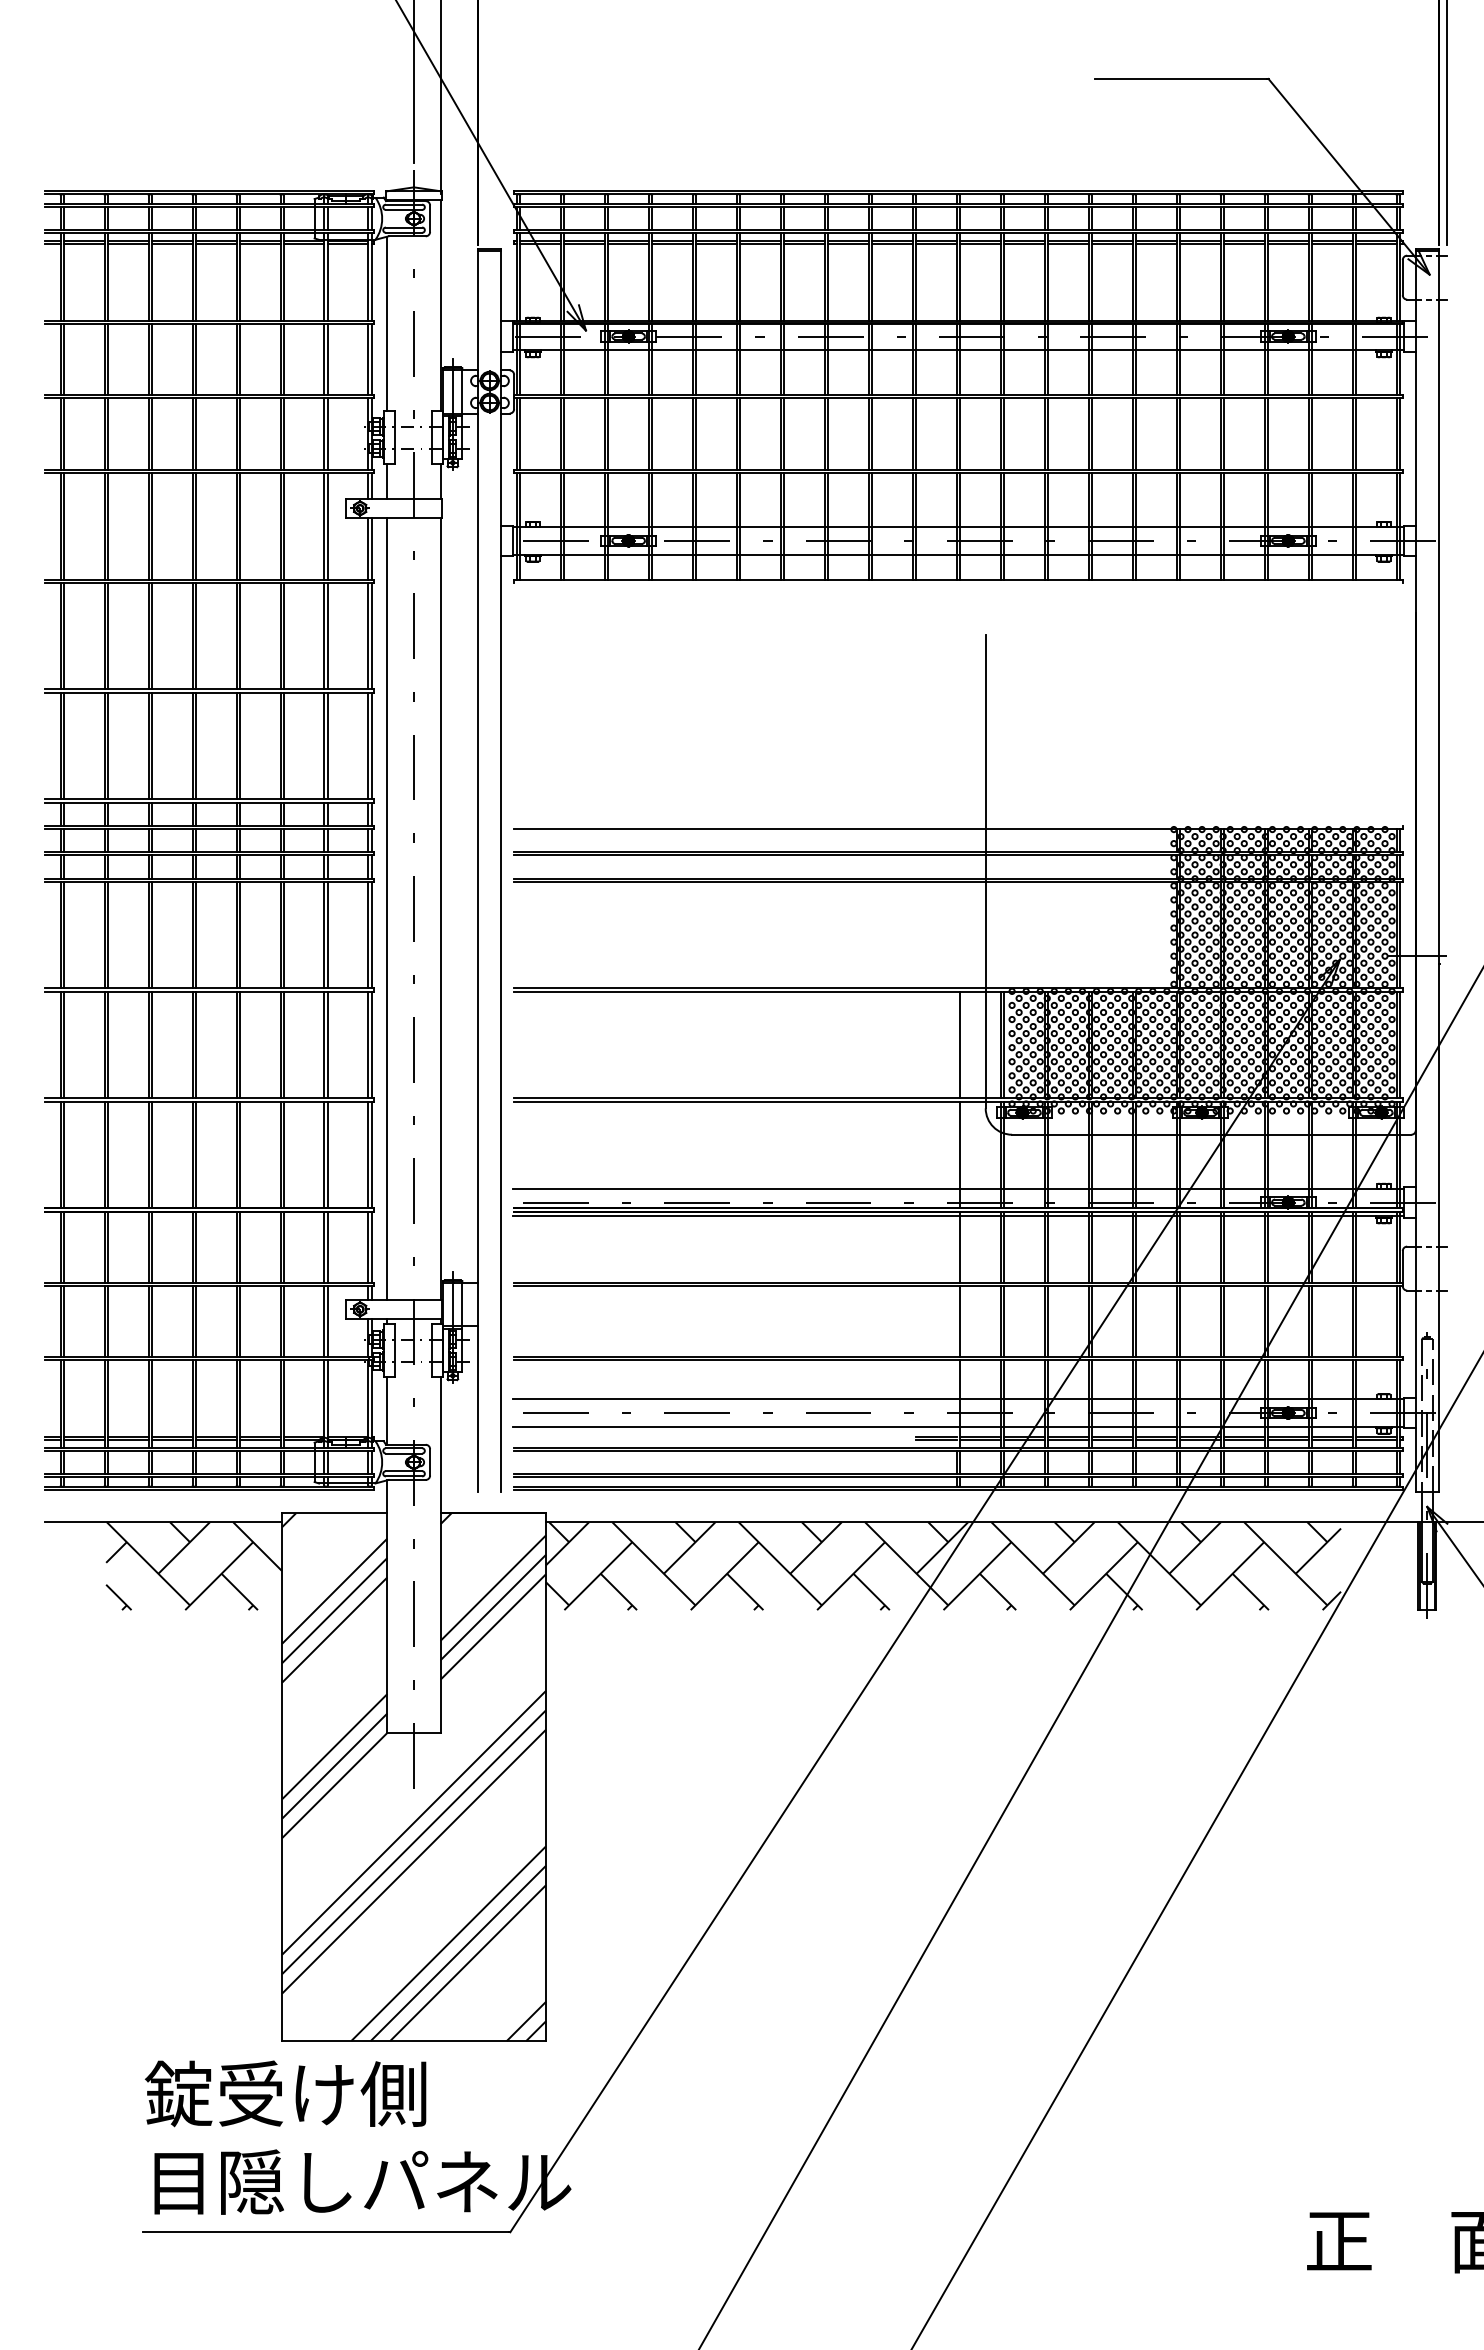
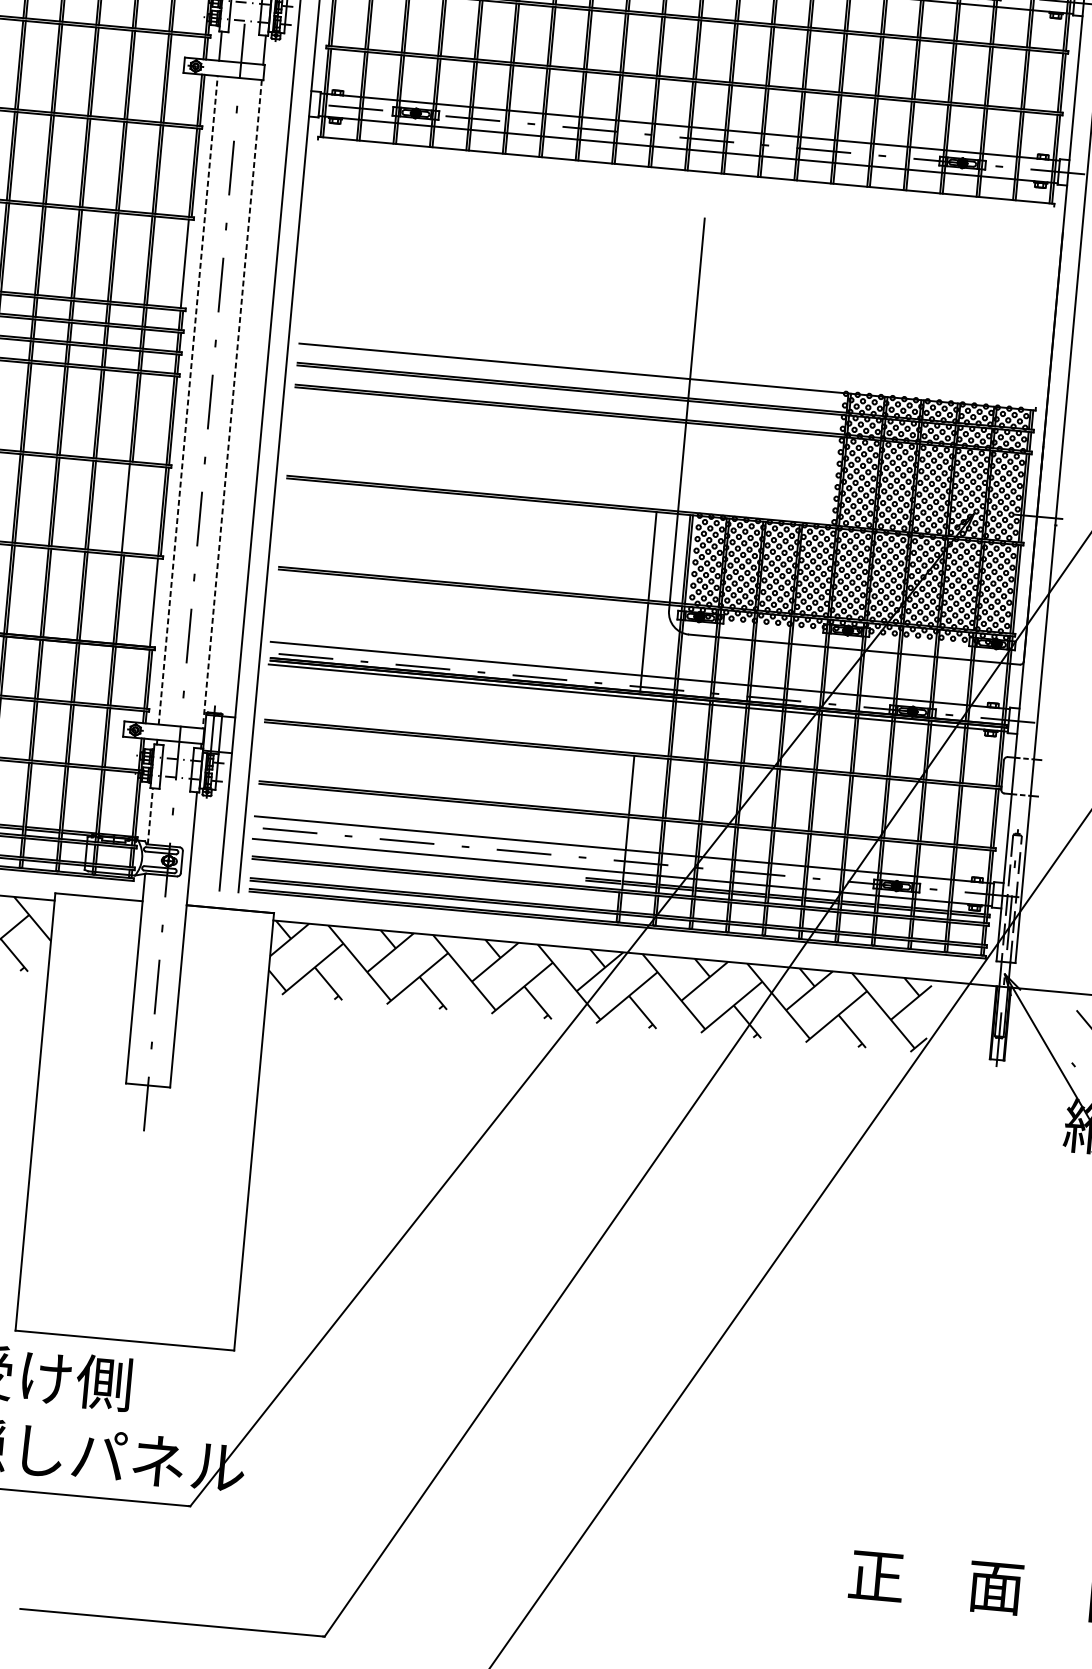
line: (371, 745) -> (187, 263), removed
line: (387, 908) -> (188, 399), solid -> dashed
line: (440, 909) -> (232, 404), solid -> dashed
line: (327, 1044) -> (128, 508), removed
line: (371, 1154) -> (156, 602), removed
line: (960, 1246) -> (637, 723), removed
line: (387, 1410) -> (150, 815), solid -> dashed
hatch: (413, 1777) -> (144, 1122), removed

